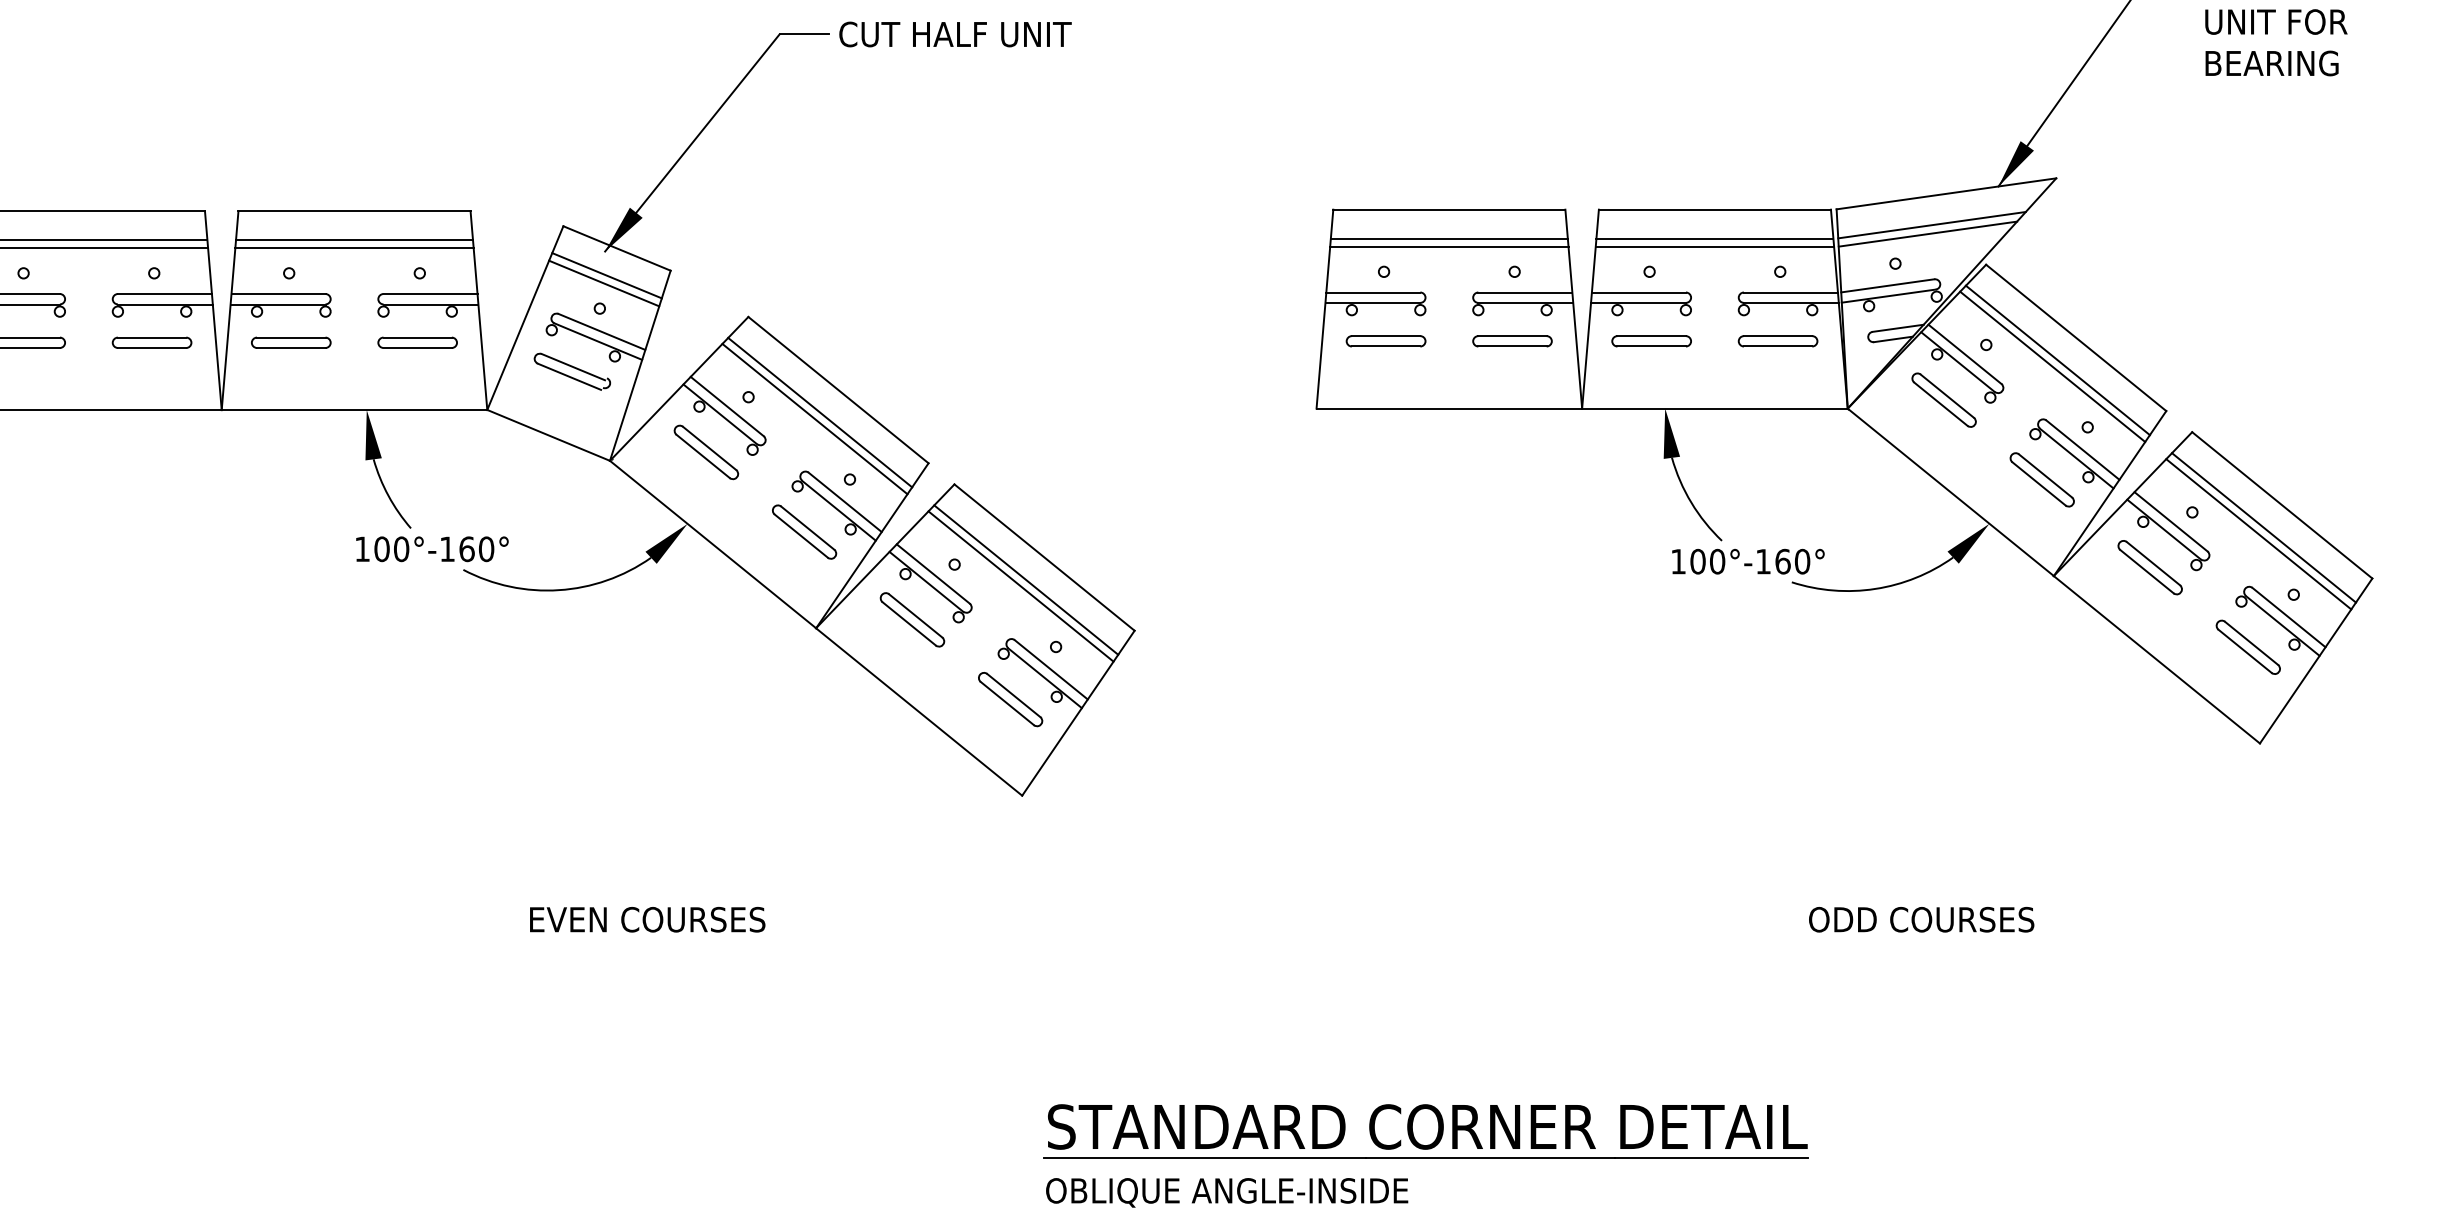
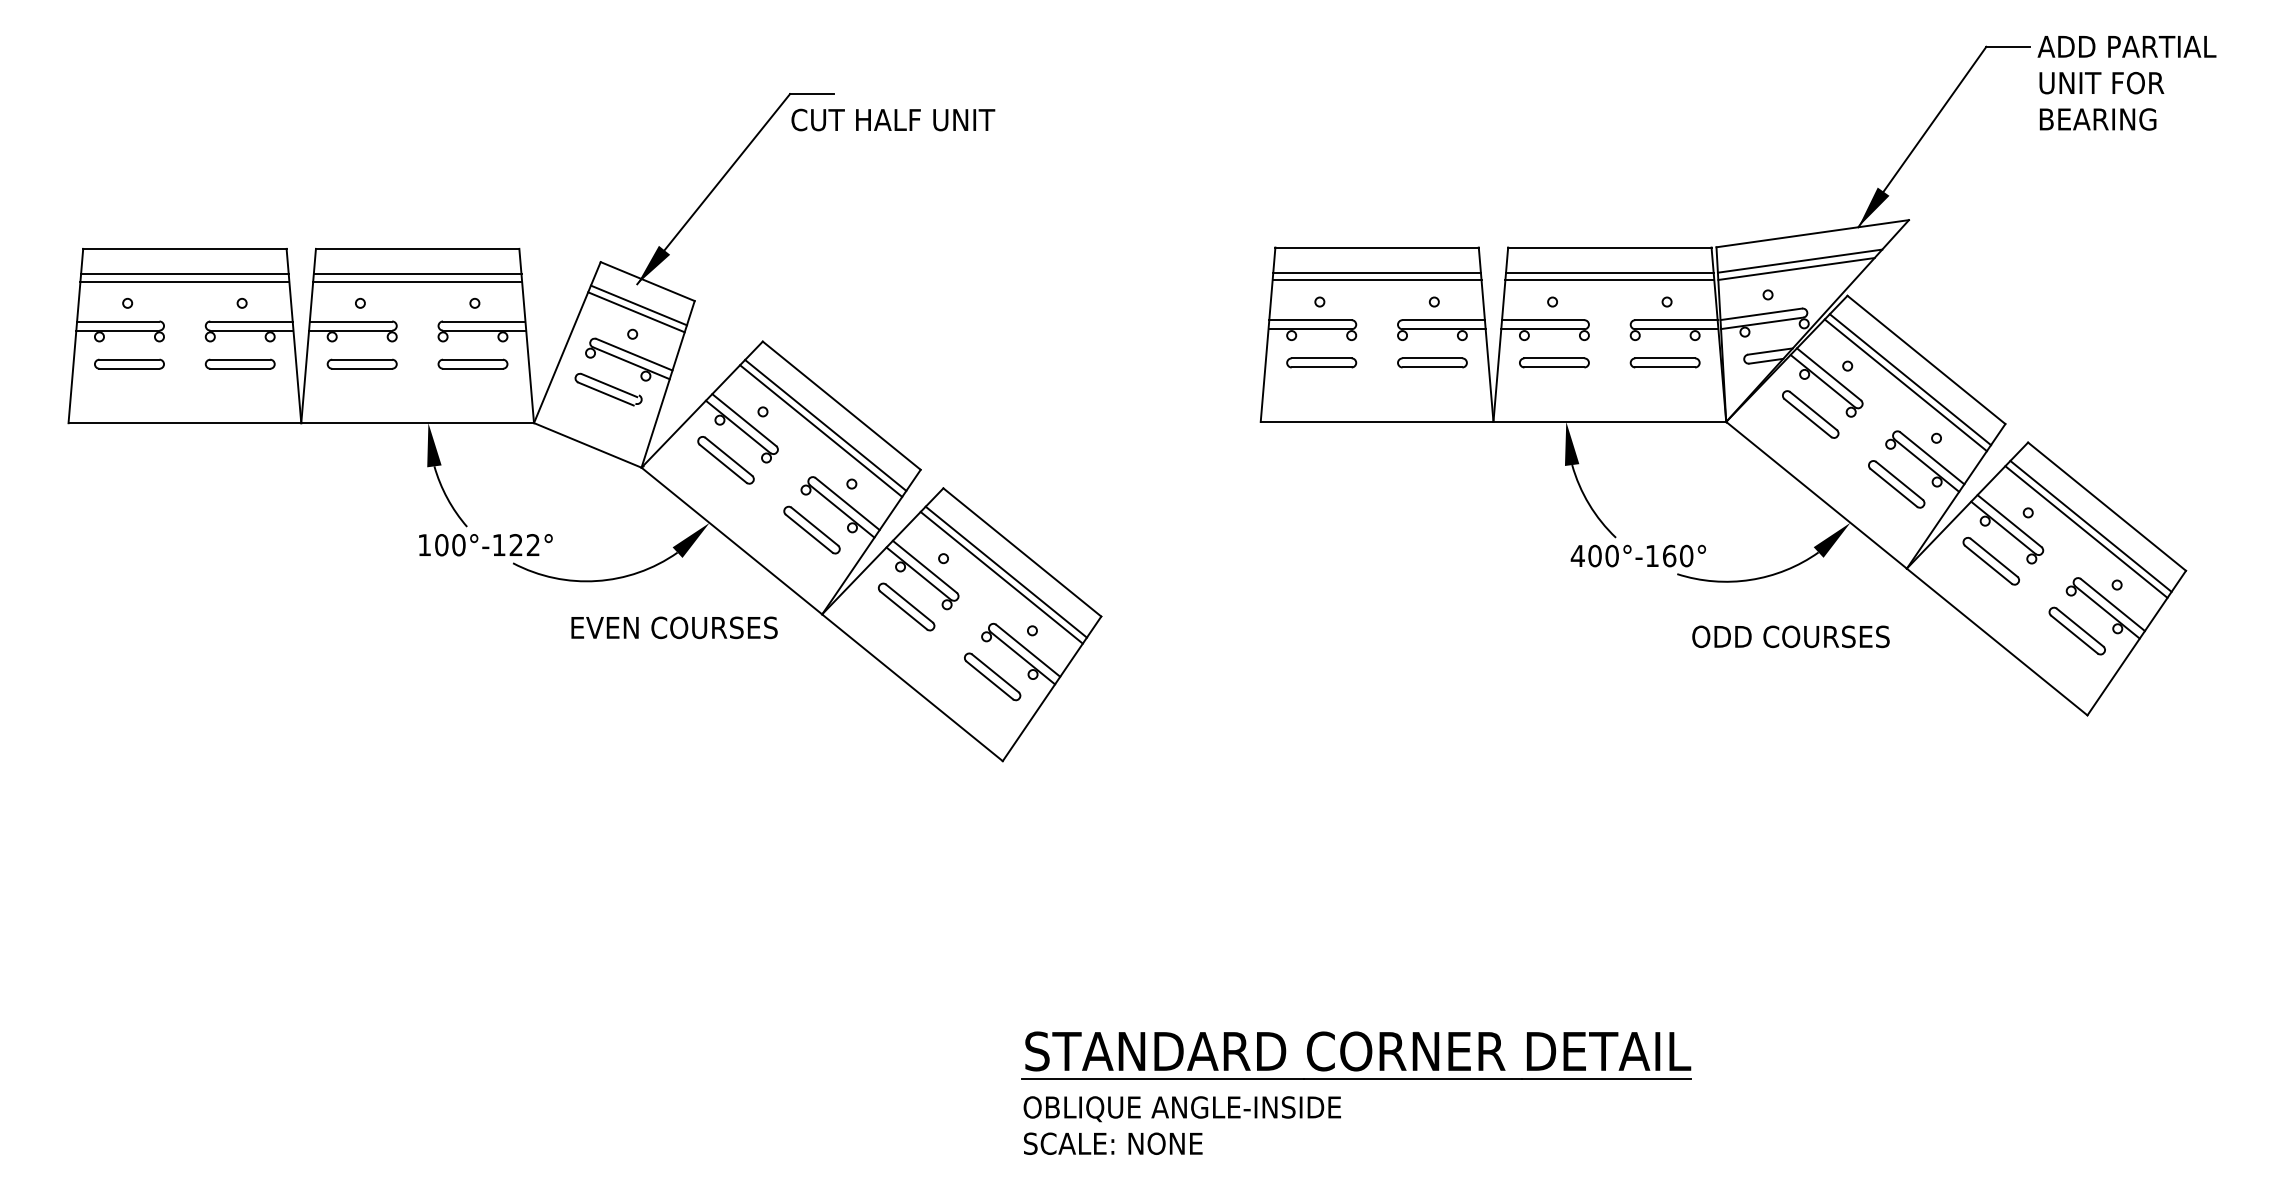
text: (955, 33) -> (893, 119), moved
text: (476, 549) -> (524, 545), 100°-160° -> 100°-122°
text: (1678, 561) -> (1577, 555), 100°-160° -> 400°-160°
text: (647, 919) -> (674, 627), moved
text: (1921, 919) -> (1790, 636), moved

